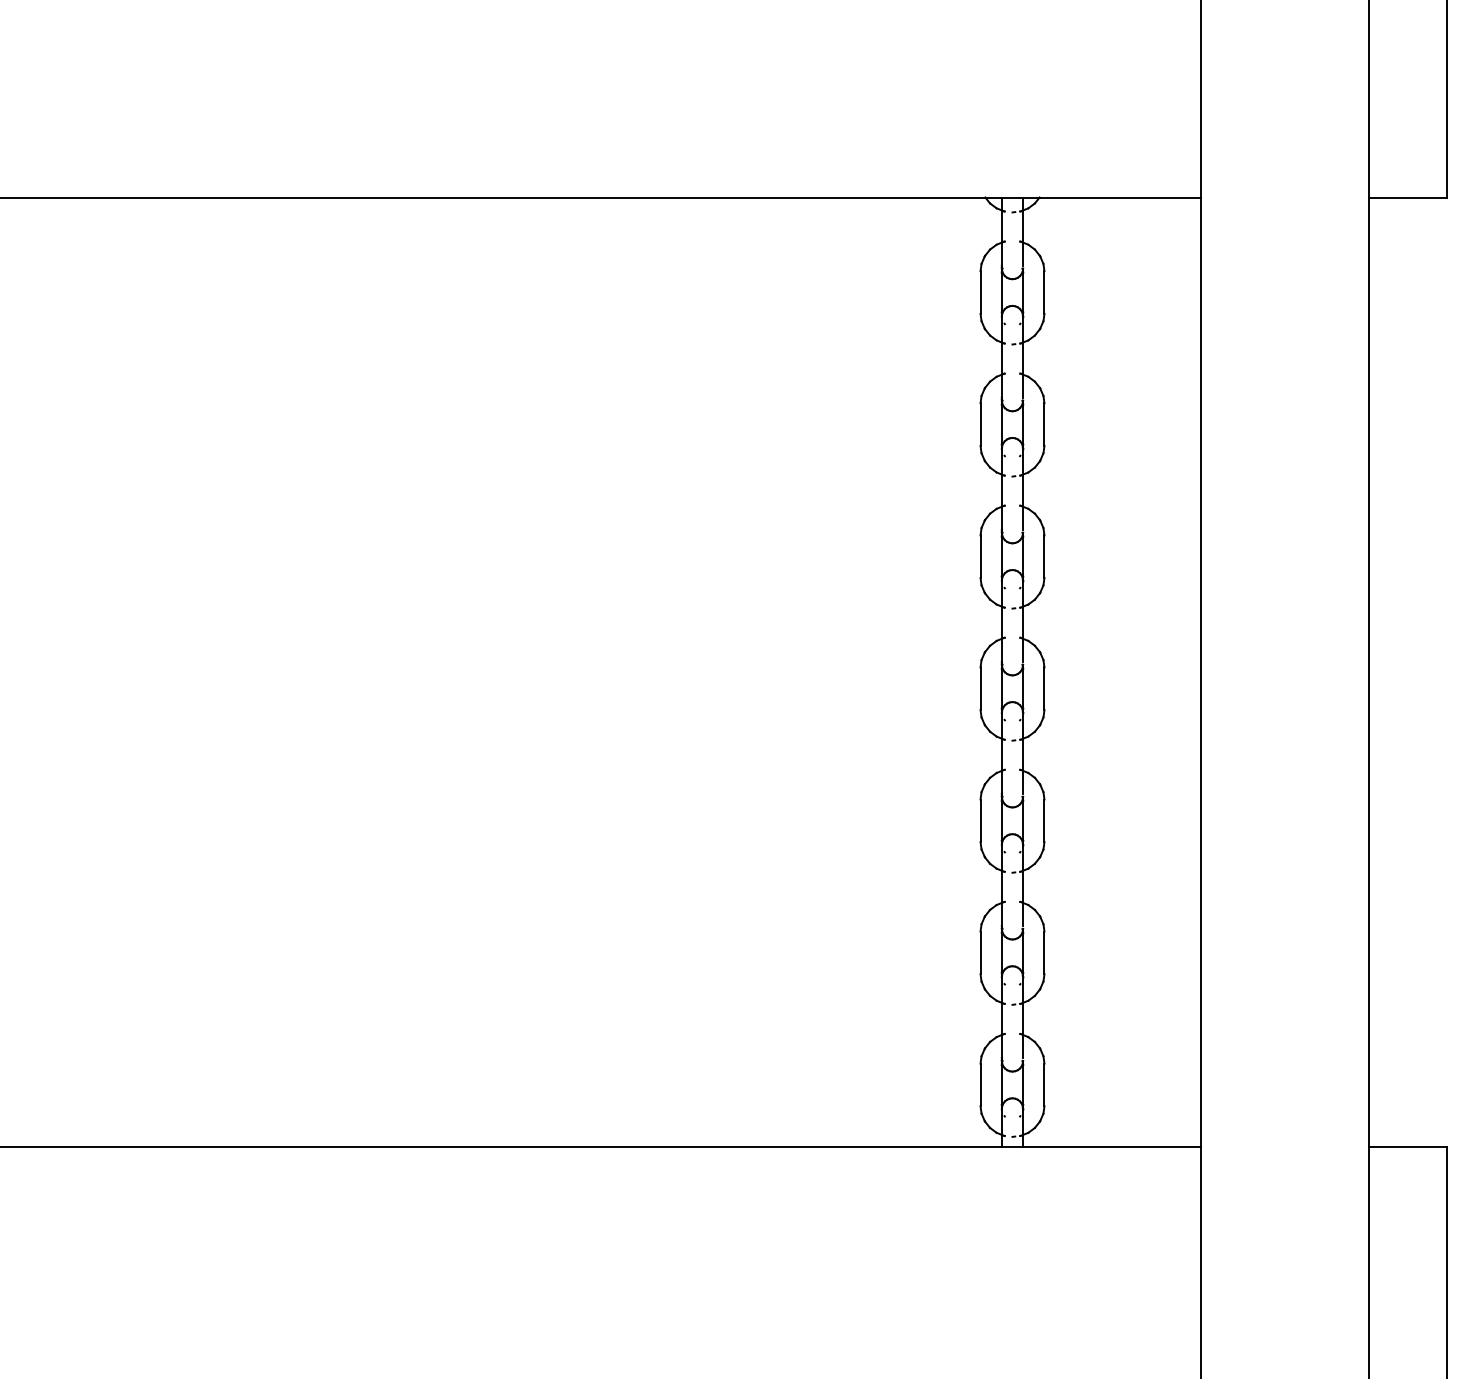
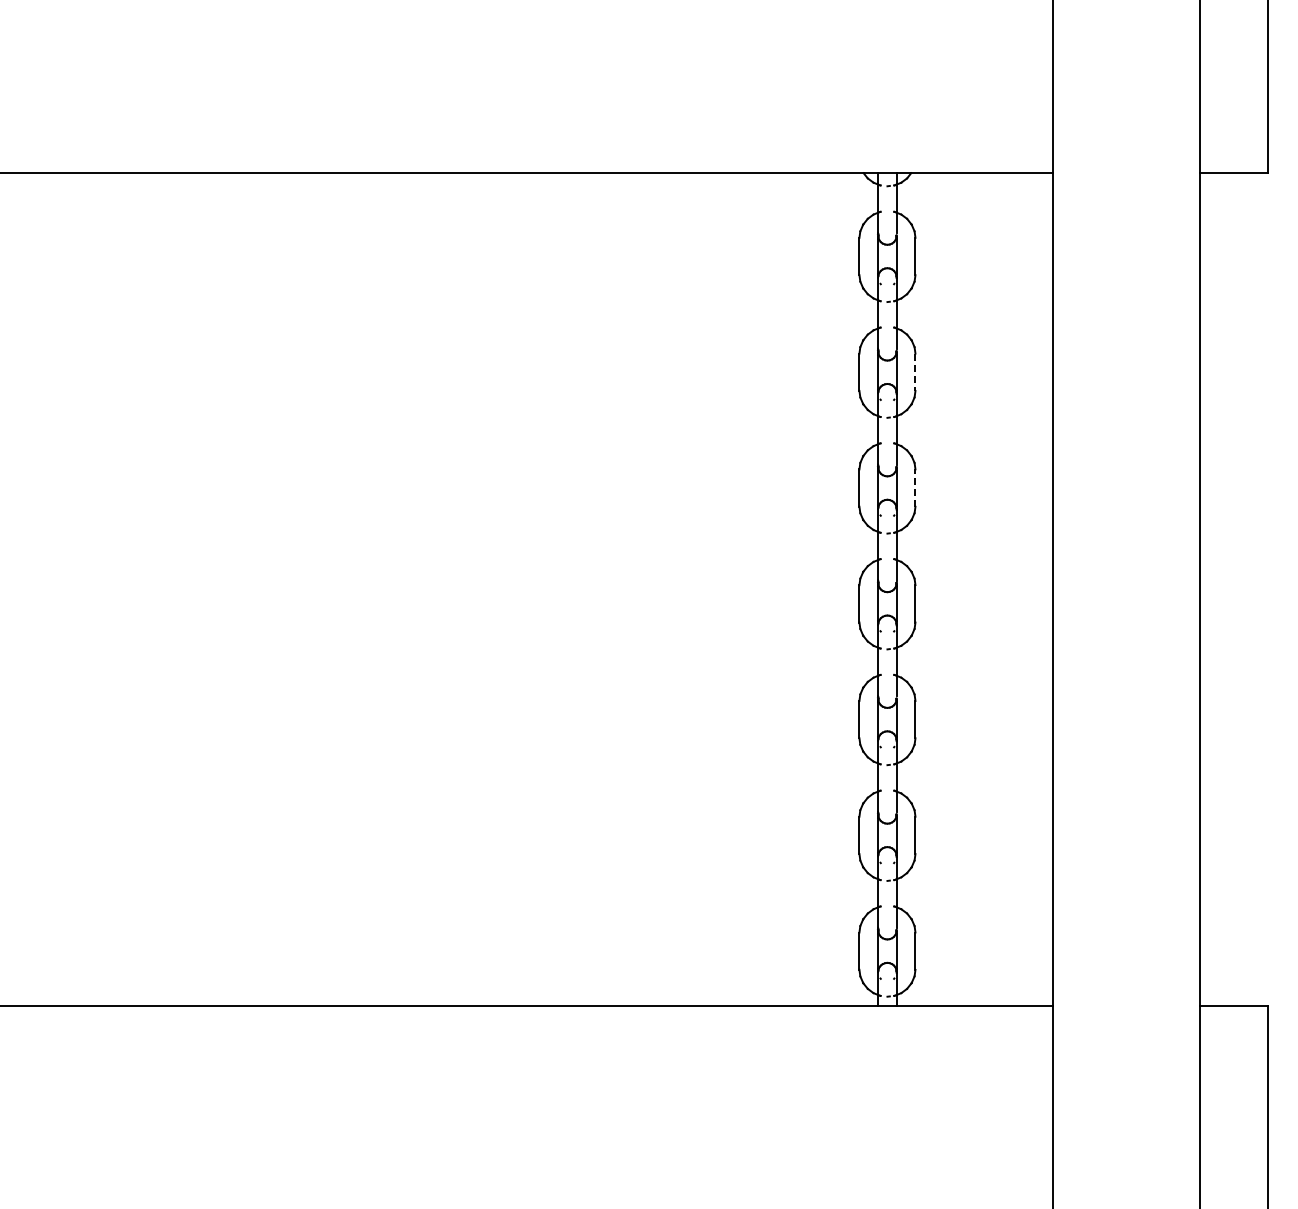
line: (1044, 424) -> (915, 372), solid -> dashed
line: (1044, 557) -> (915, 488), solid -> dashed

